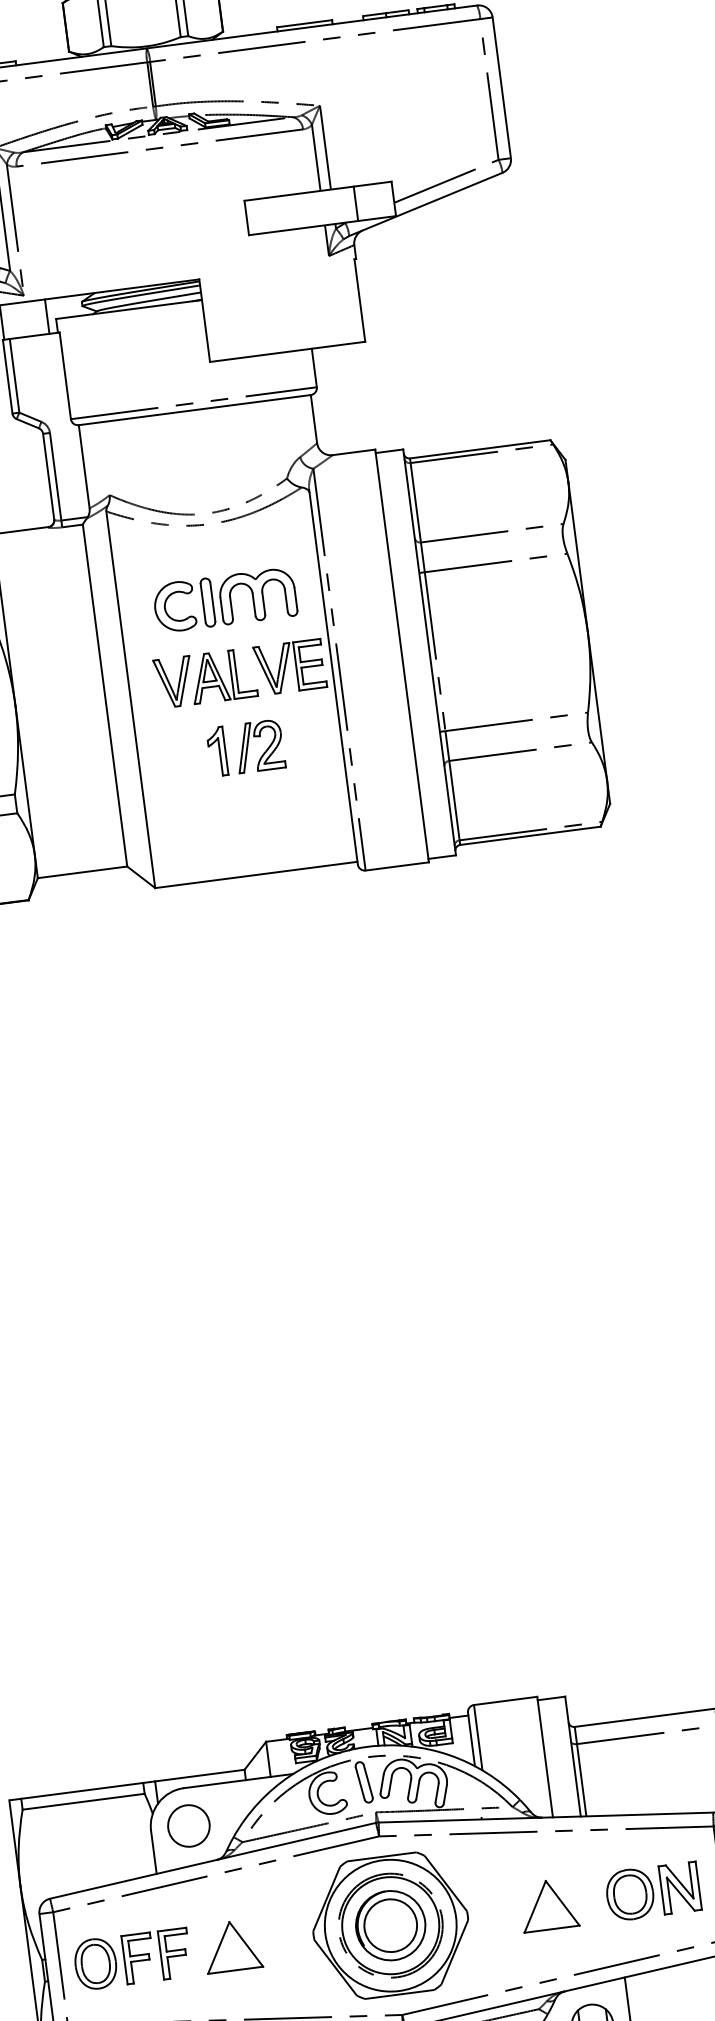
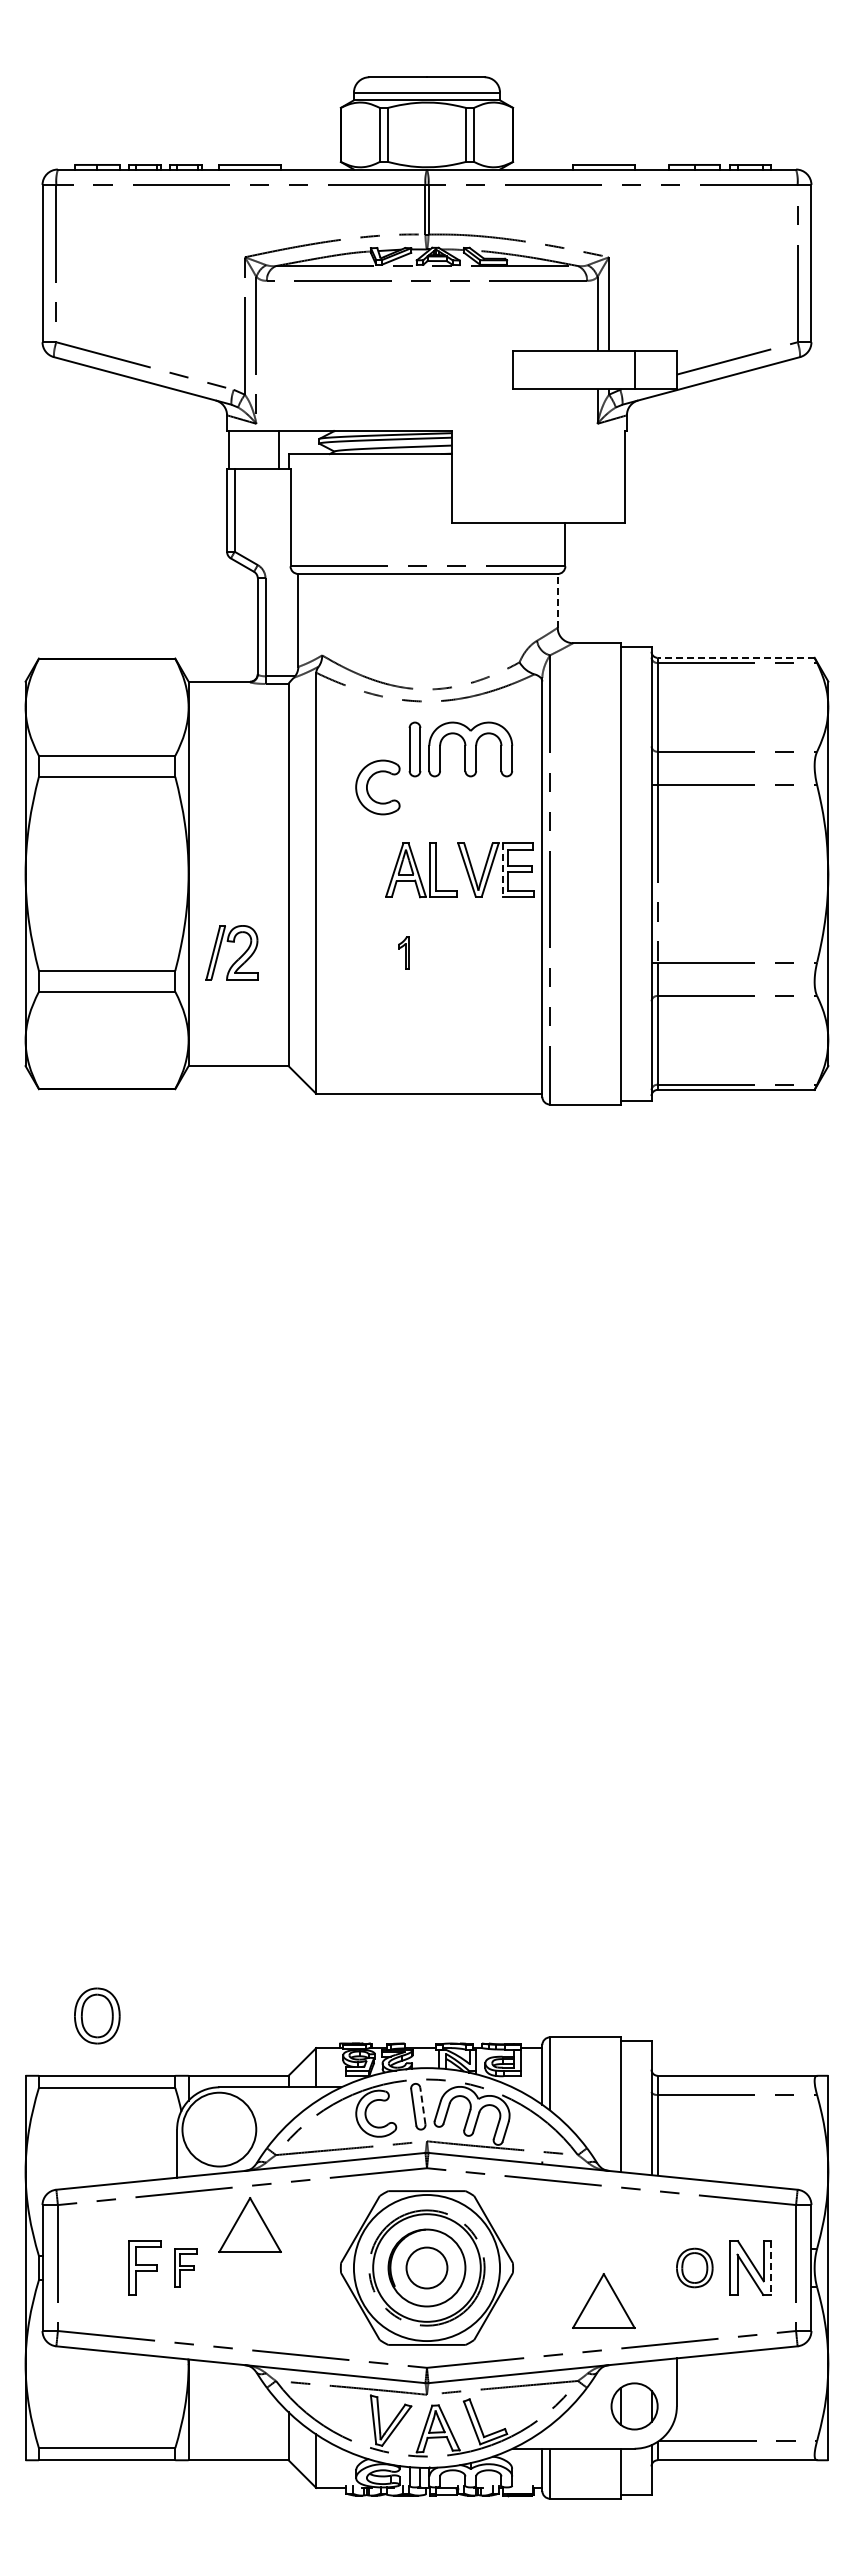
line: (313, 418) -> (557, 600), solid -> dashed
line: (480, 448) -> (736, 657), solid -> dashed
part: (248, 597) -> (460, 749), moved
line: (295, 666) -> (502, 870), solid -> dashed
part: (174, 681) -> (366, 869), removed
part: (265, 750) -> (238, 958), moved
part: (216, 751) -> (403, 952), size x0.6
line: (367, 1780) -> (422, 2105), solid -> dashed
circle: (189, 1825) -> (219, 2129), size x1.6
line: (698, 1886) -> (771, 2268), solid -> dashed
part: (629, 1894) -> (694, 2267), size x0.7
part: (548, 1904) -> (603, 2300), moved
circle: (390, 1925) -> (426, 2267), size x0.7
part: (231, 1945) -> (249, 2224), moved
part: (174, 1953) -> (185, 2267), size x0.7
part: (95, 1963) -> (97, 2015), moved

